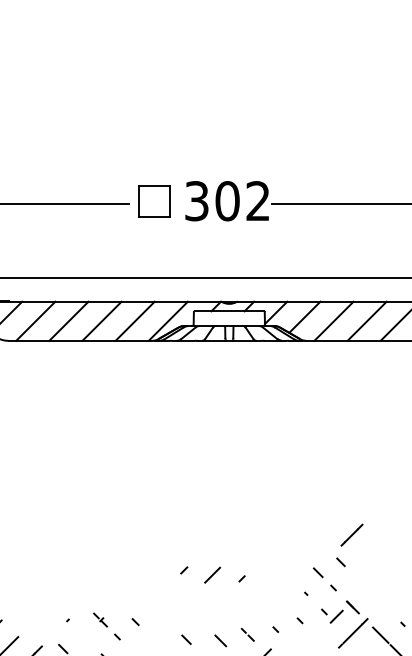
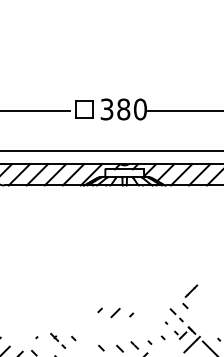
text: (241, 201) -> (131, 109), 302 -> 380

